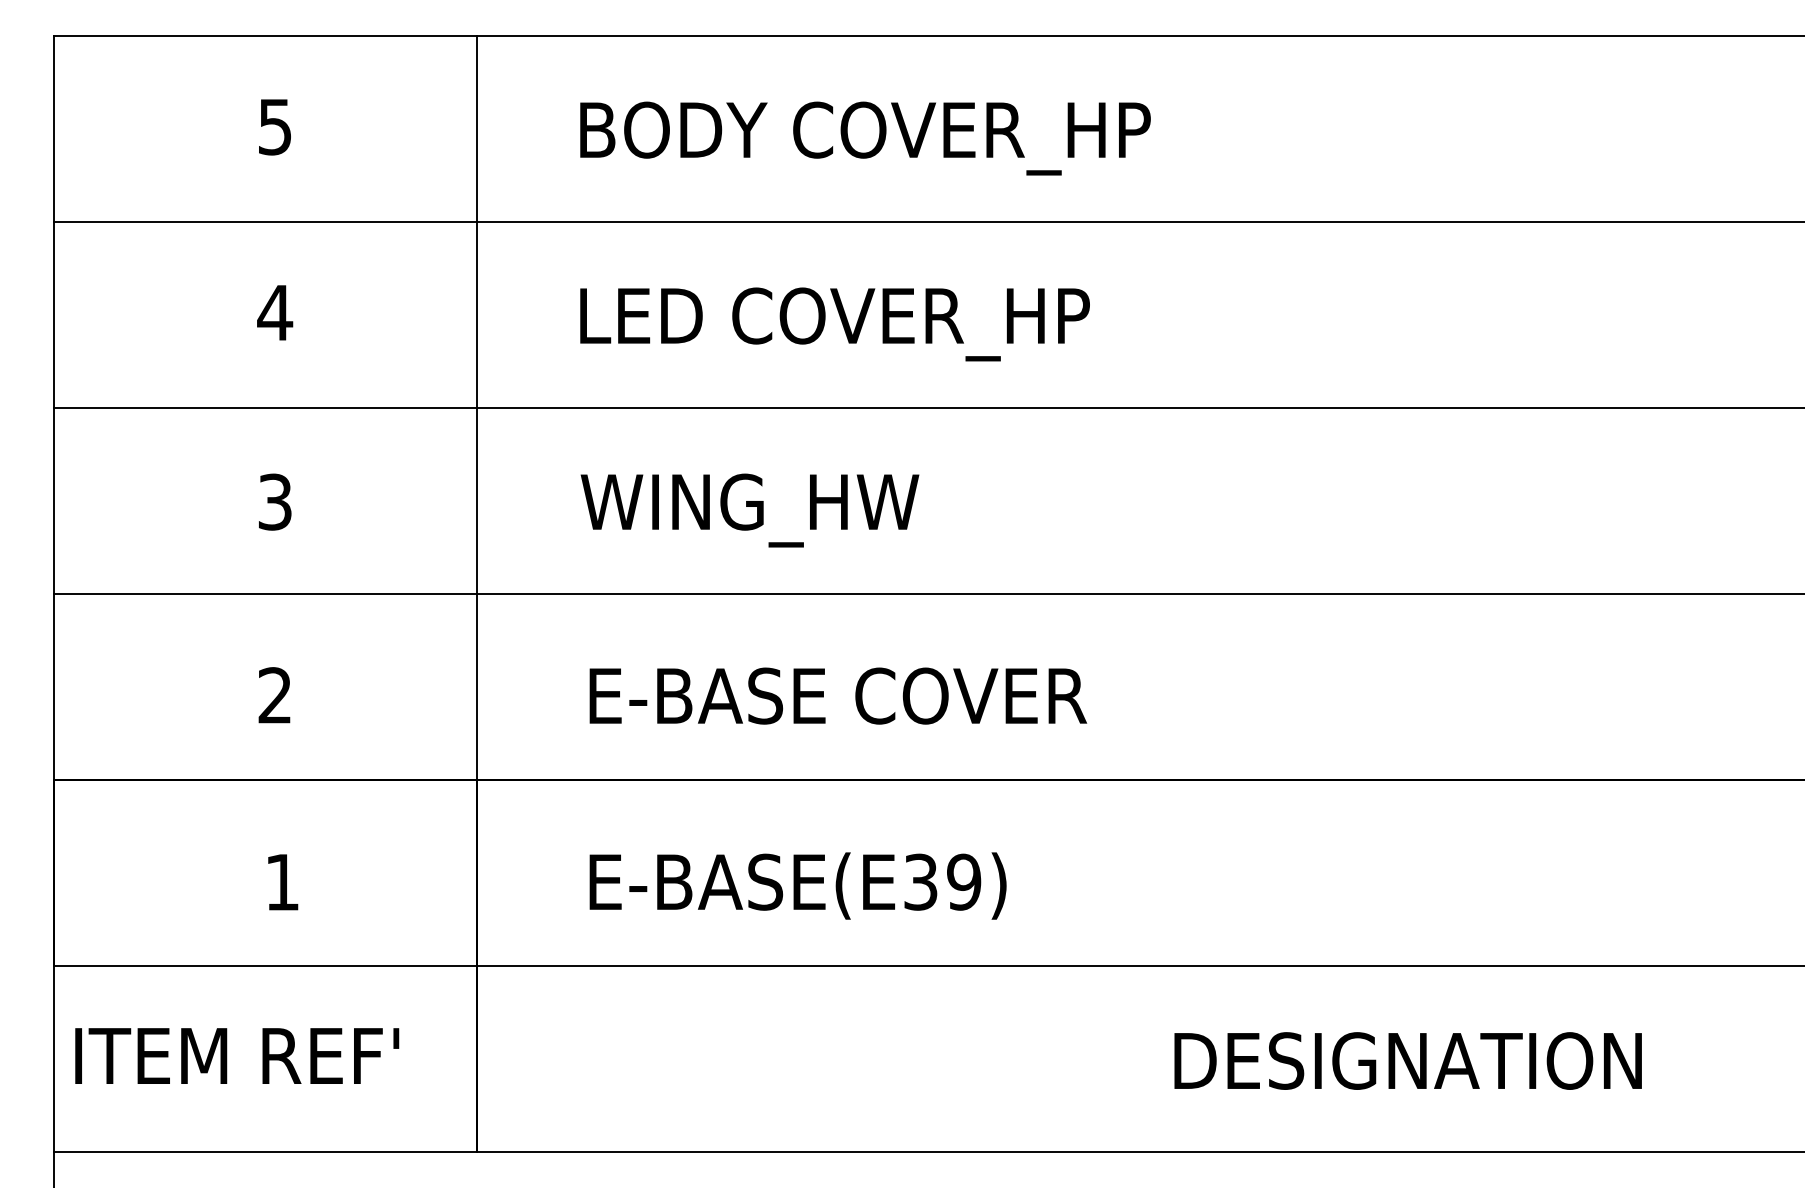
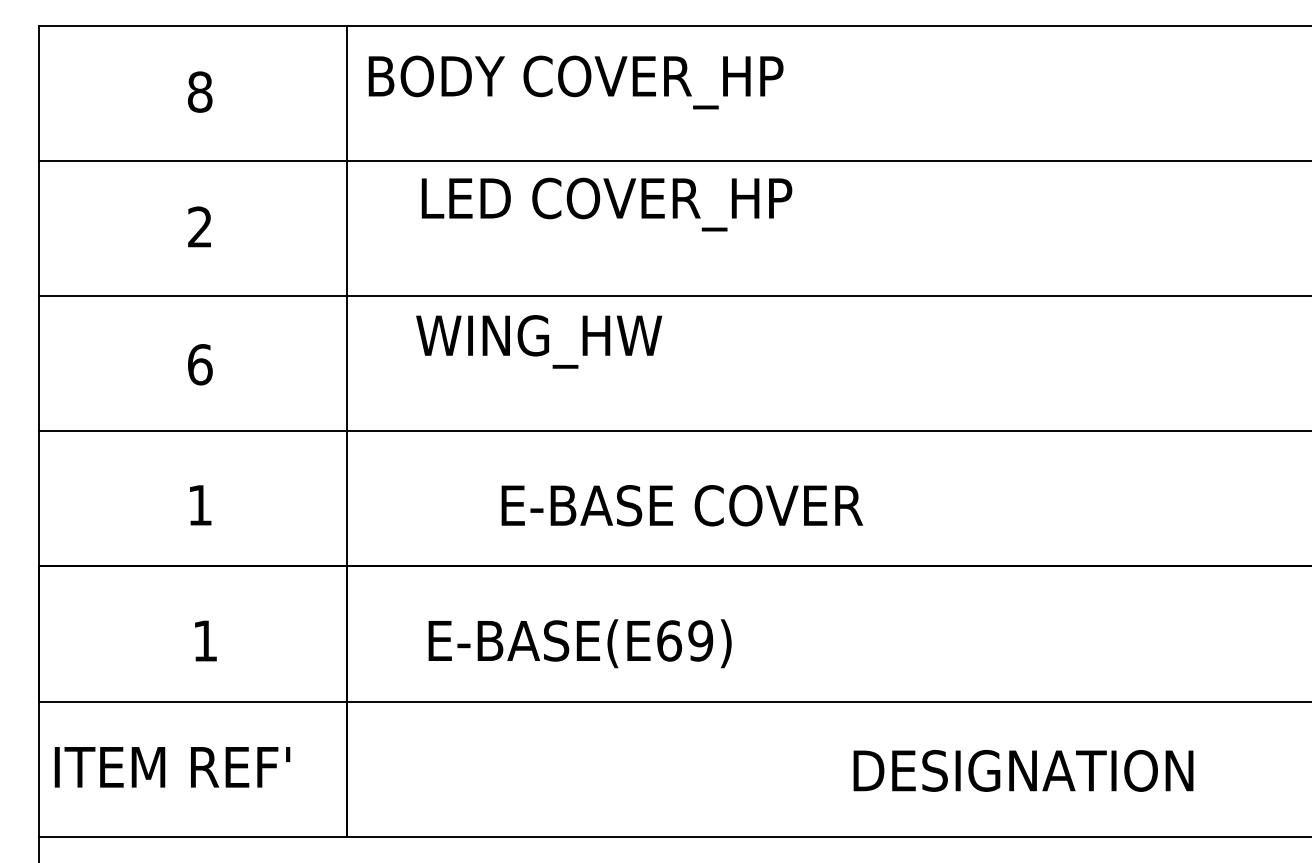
text: (274, 126) -> (199, 91), 5 -> 8
text: (864, 138) -> (575, 82), moved
text: (275, 311) -> (200, 226), 4 -> 2
text: (834, 324) -> (606, 204), moved
text: (275, 501) -> (200, 364), 3 -> 6
text: (750, 510) -> (539, 341), moved
text: (274, 694) -> (199, 504), 2 -> 1
text: (838, 695) -> (682, 505), moved
text: (921, 881) -> (669, 640), E-BASE(E39) -> E-BASE(E69)

